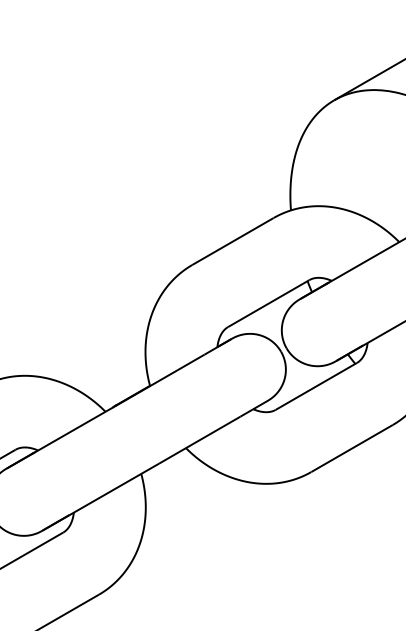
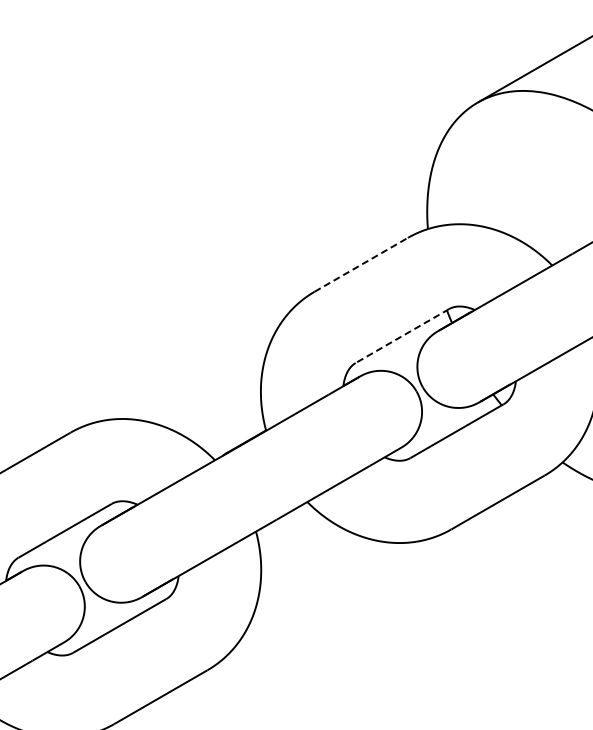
line: (233, 241) -> (361, 264), solid -> dashed
line: (268, 303) -> (402, 336), solid -> dashed

